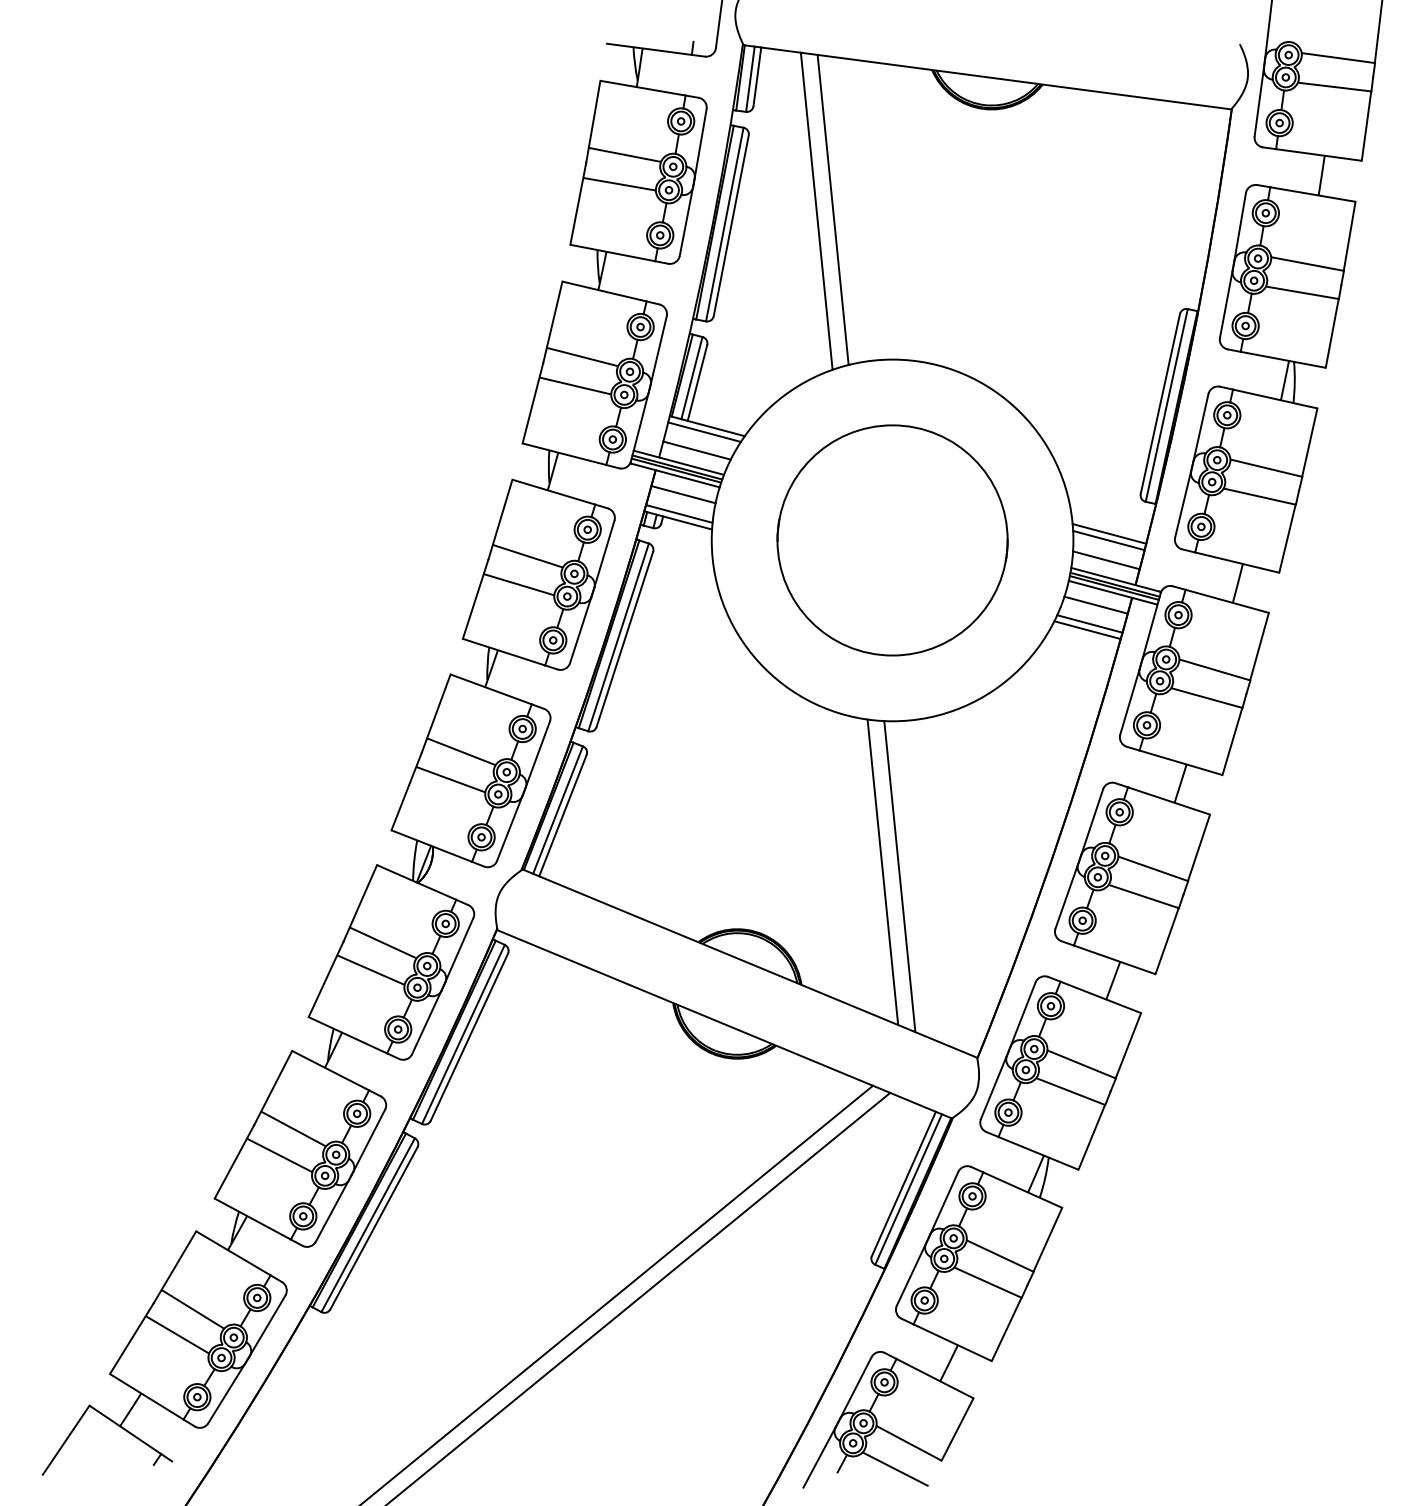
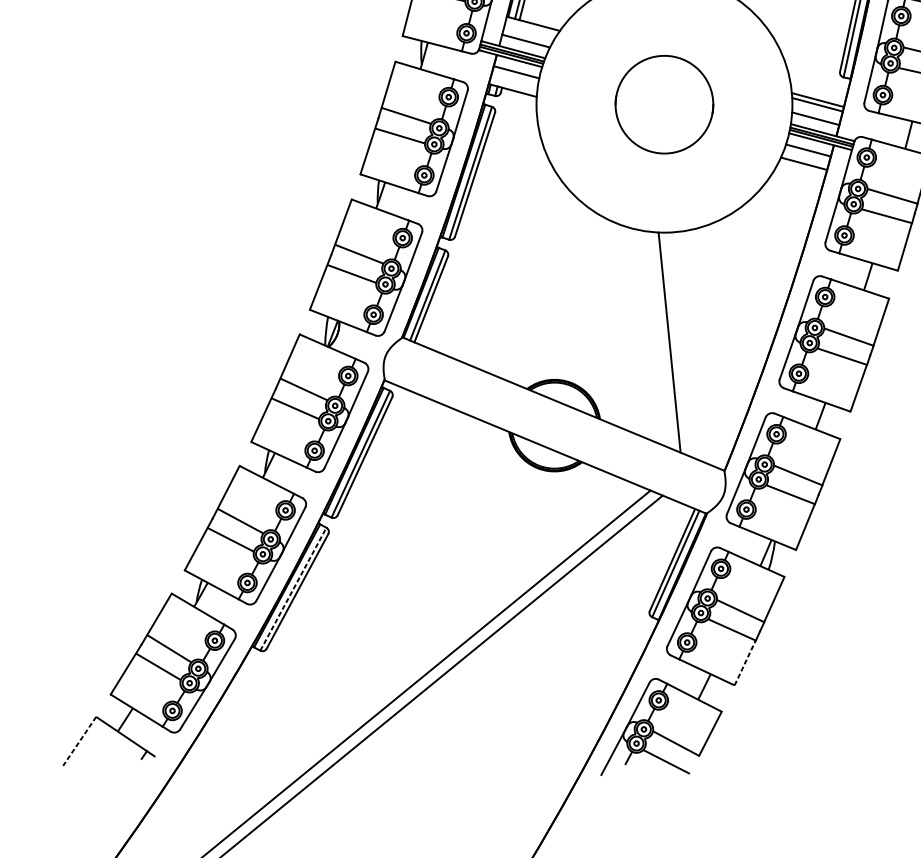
line: (704, 431) -> (531, 27), removed
line: (679, 513) -> (513, 85), removed
circle: (892, 540) -> (664, 104), size x0.6
line: (1087, 630) -> (802, 168), removed
line: (882, 872) -> (657, 339), removed
line: (368, 1225) -> (293, 589), solid -> dashed
line: (1006, 1328) -> (745, 662), solid -> dashed
line: (66, 1440) -> (79, 741), solid -> dashed

